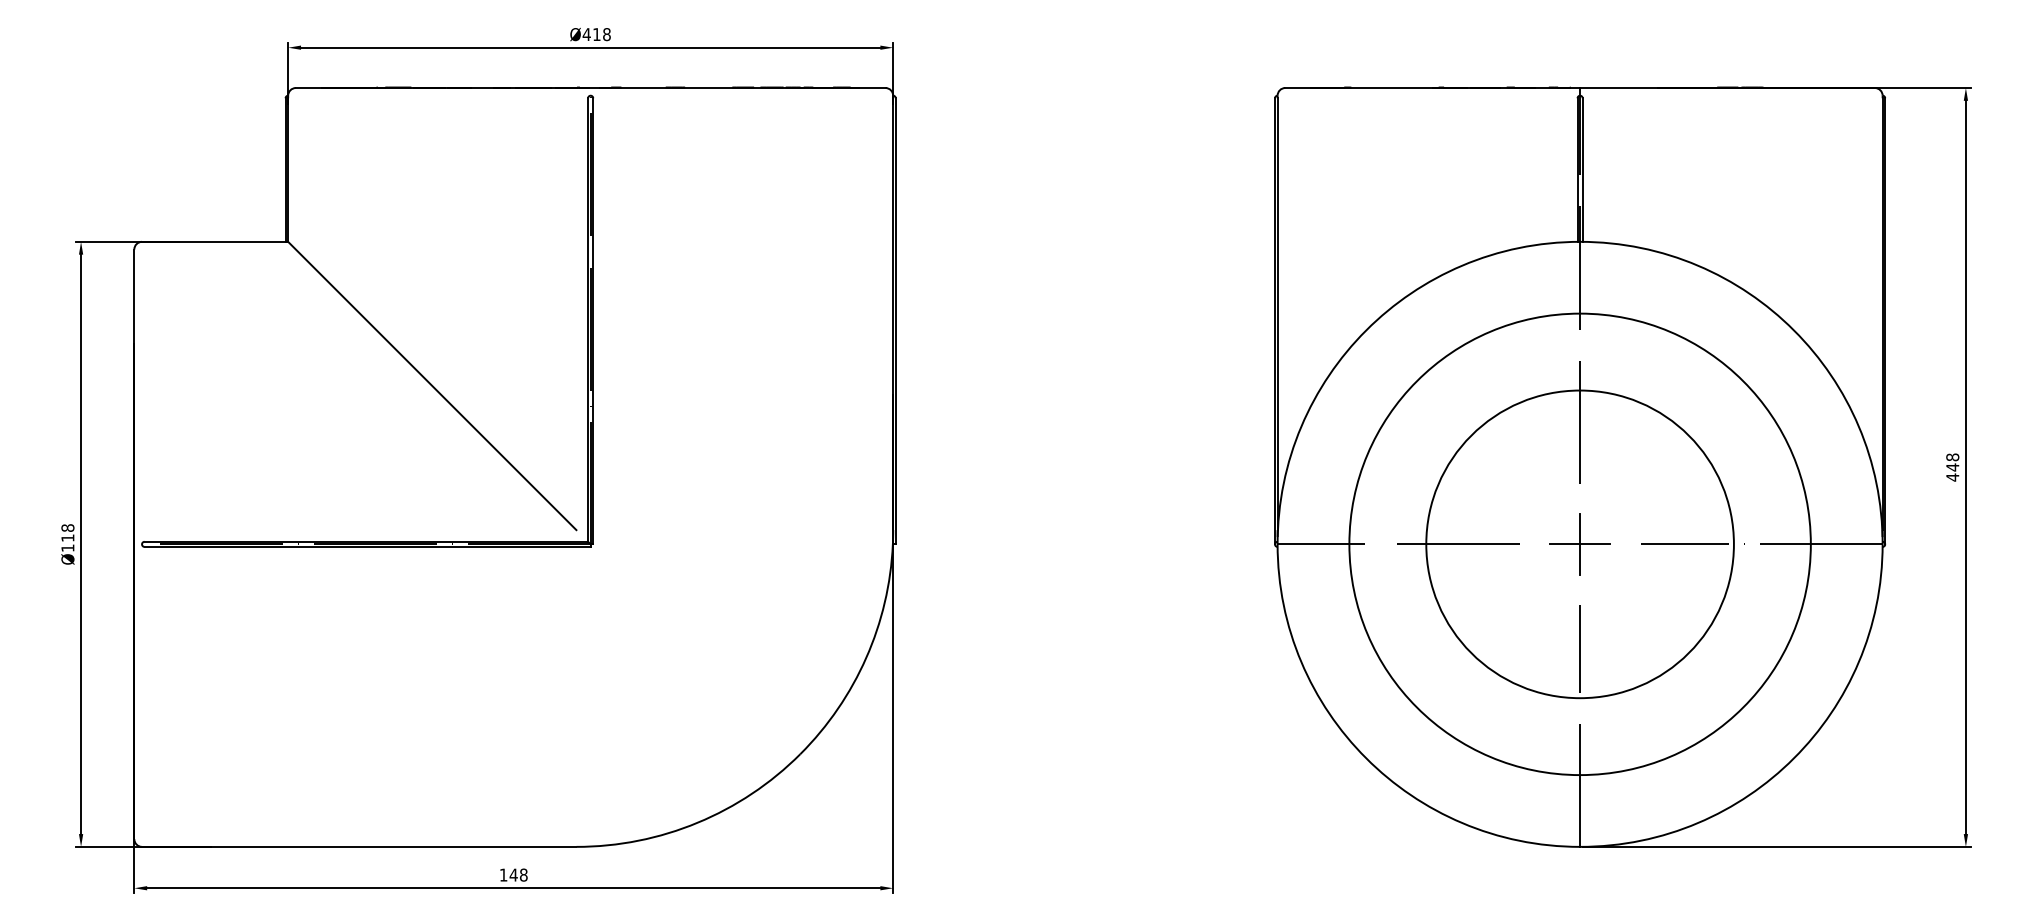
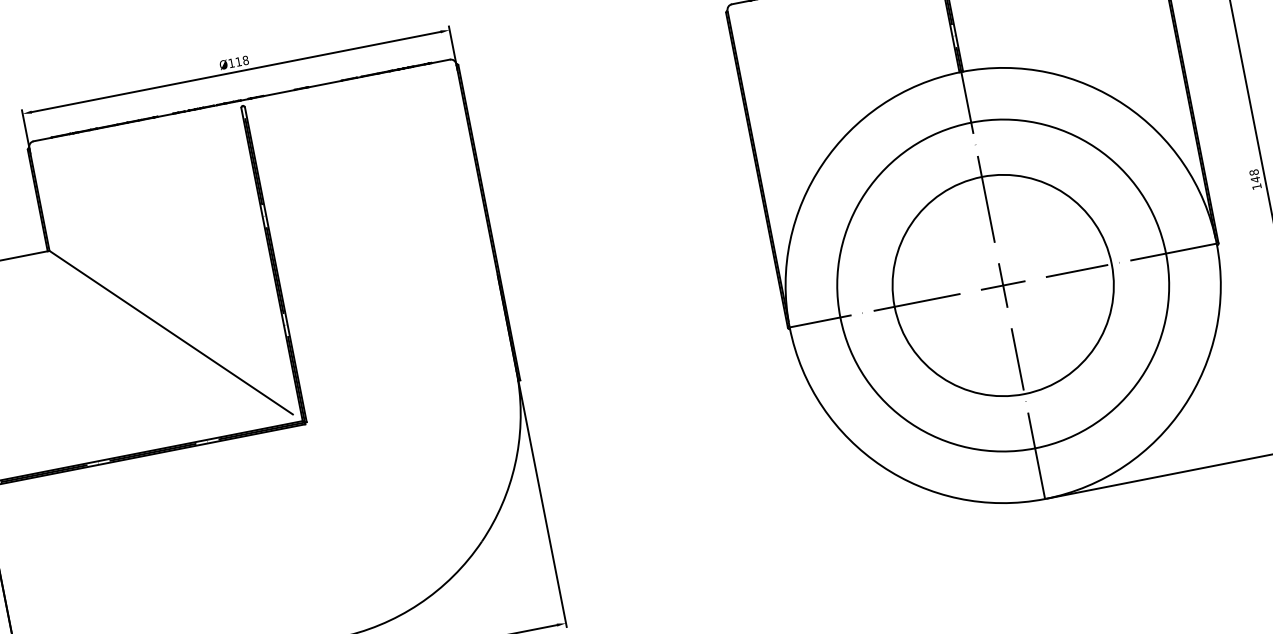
text: (586, 34) -> (231, 63), Ø418 -> Ø118
text: (1952, 477) -> (1256, 186), 448 -> 148

